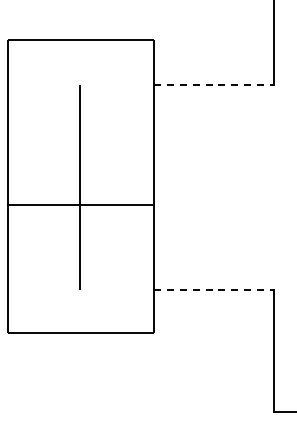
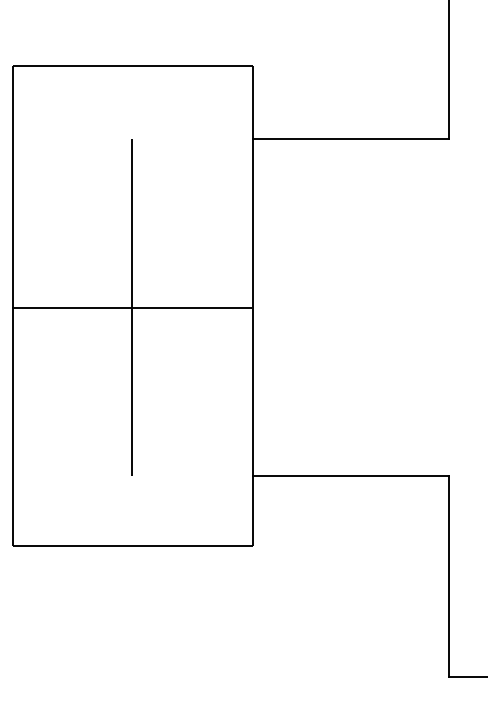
line: (213, 84) -> (350, 138), dashed -> solid
line: (80, 205) -> (132, 307), moved
line: (213, 289) -> (350, 475), dashed -> solid

